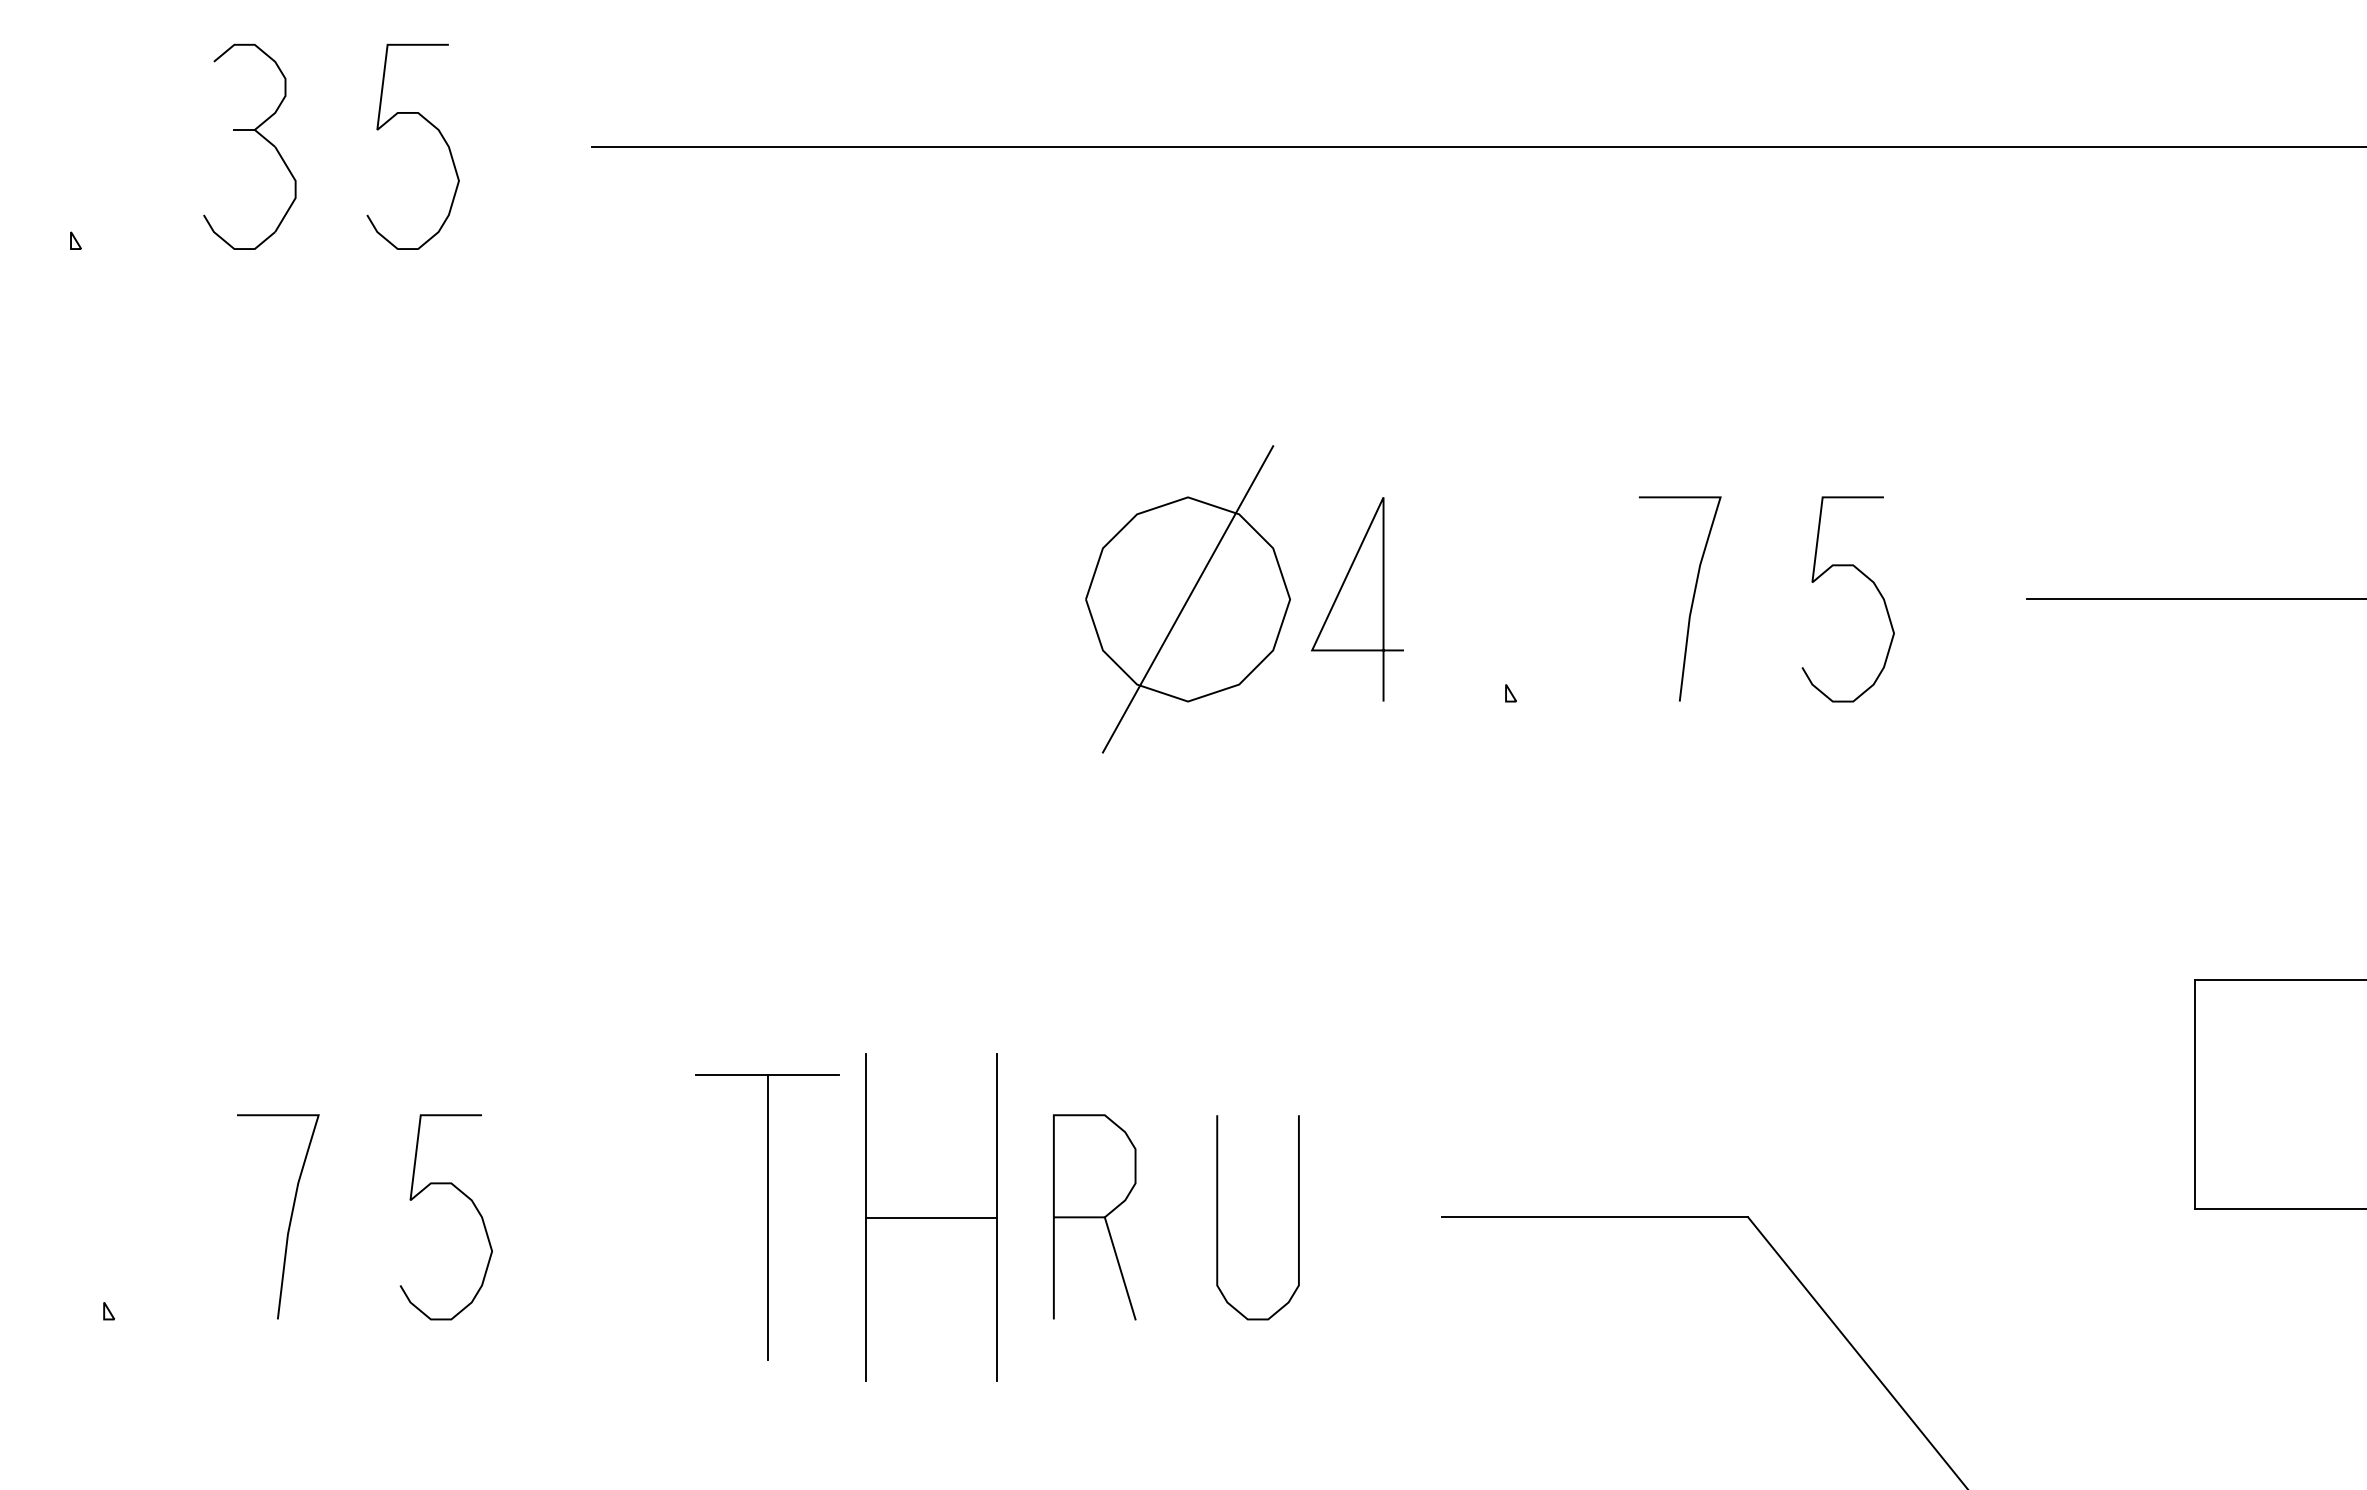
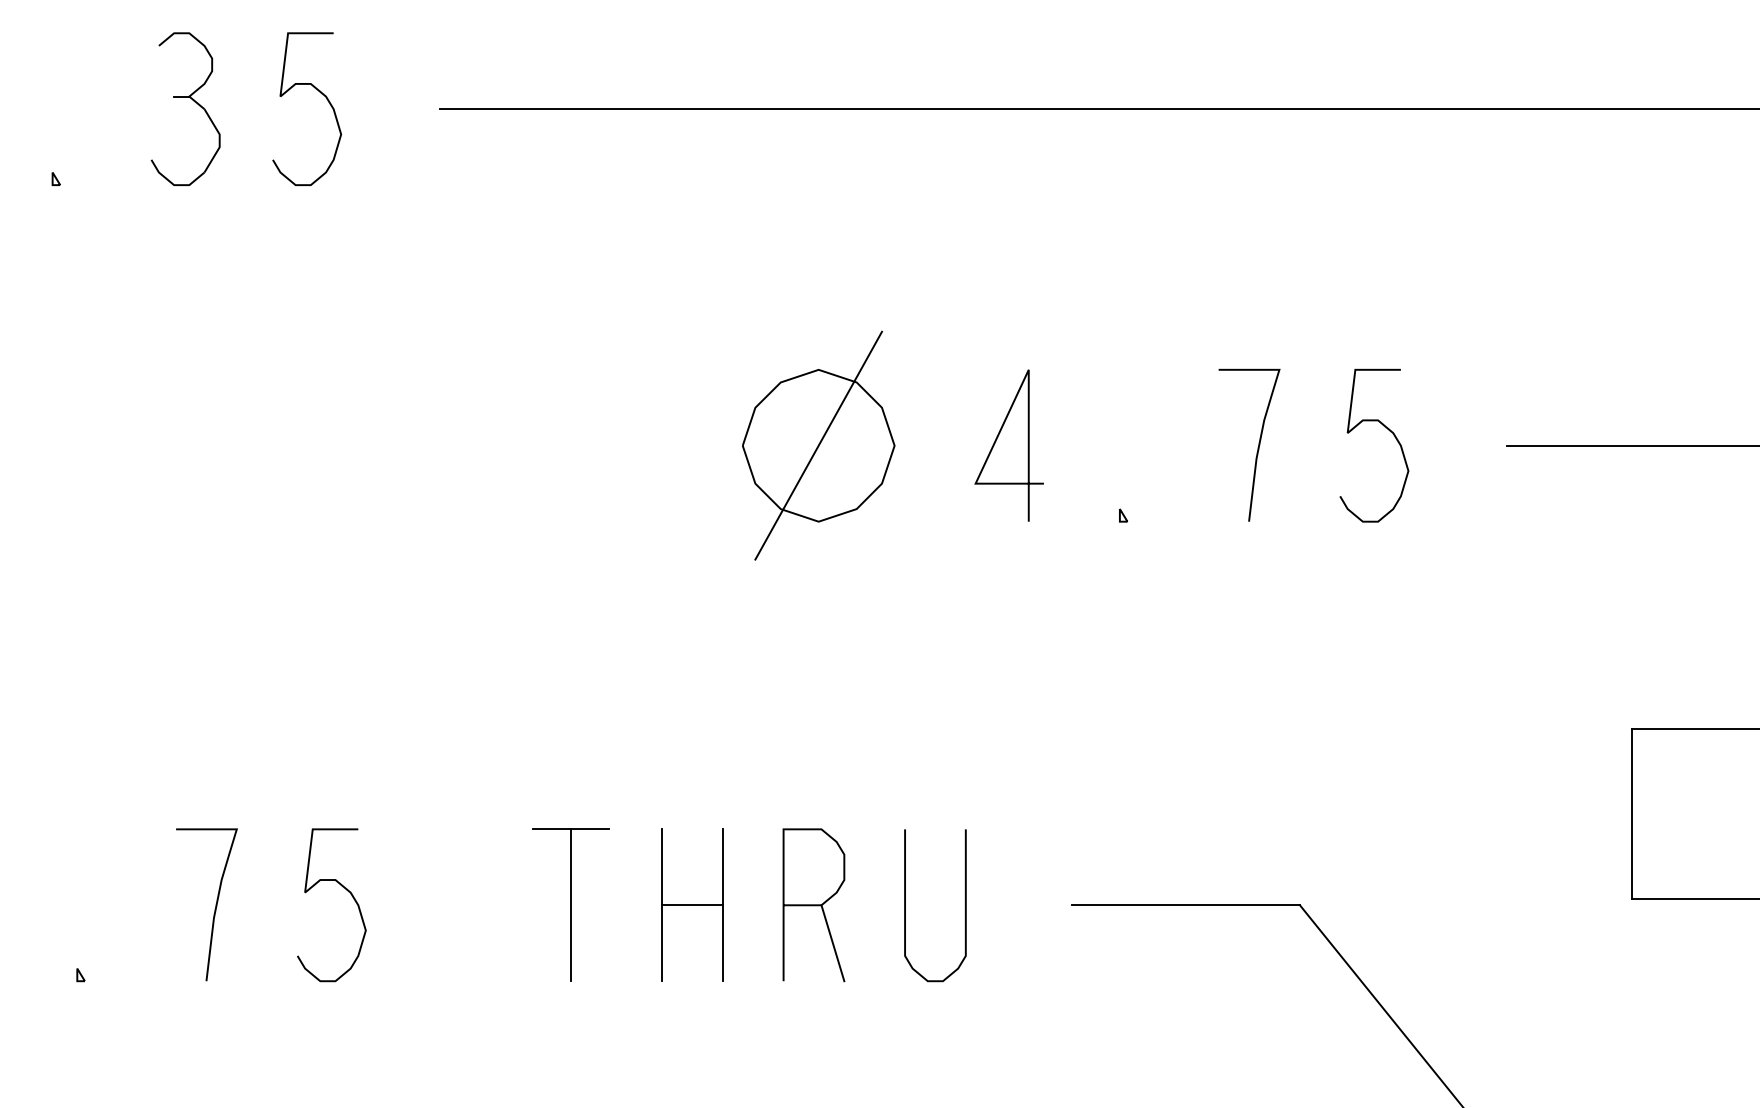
part: (1187, 599) -> (818, 445), moved
part: (767, 1216) -> (570, 904), size x0.71
part: (930, 1216) -> (691, 904), size x0.62

